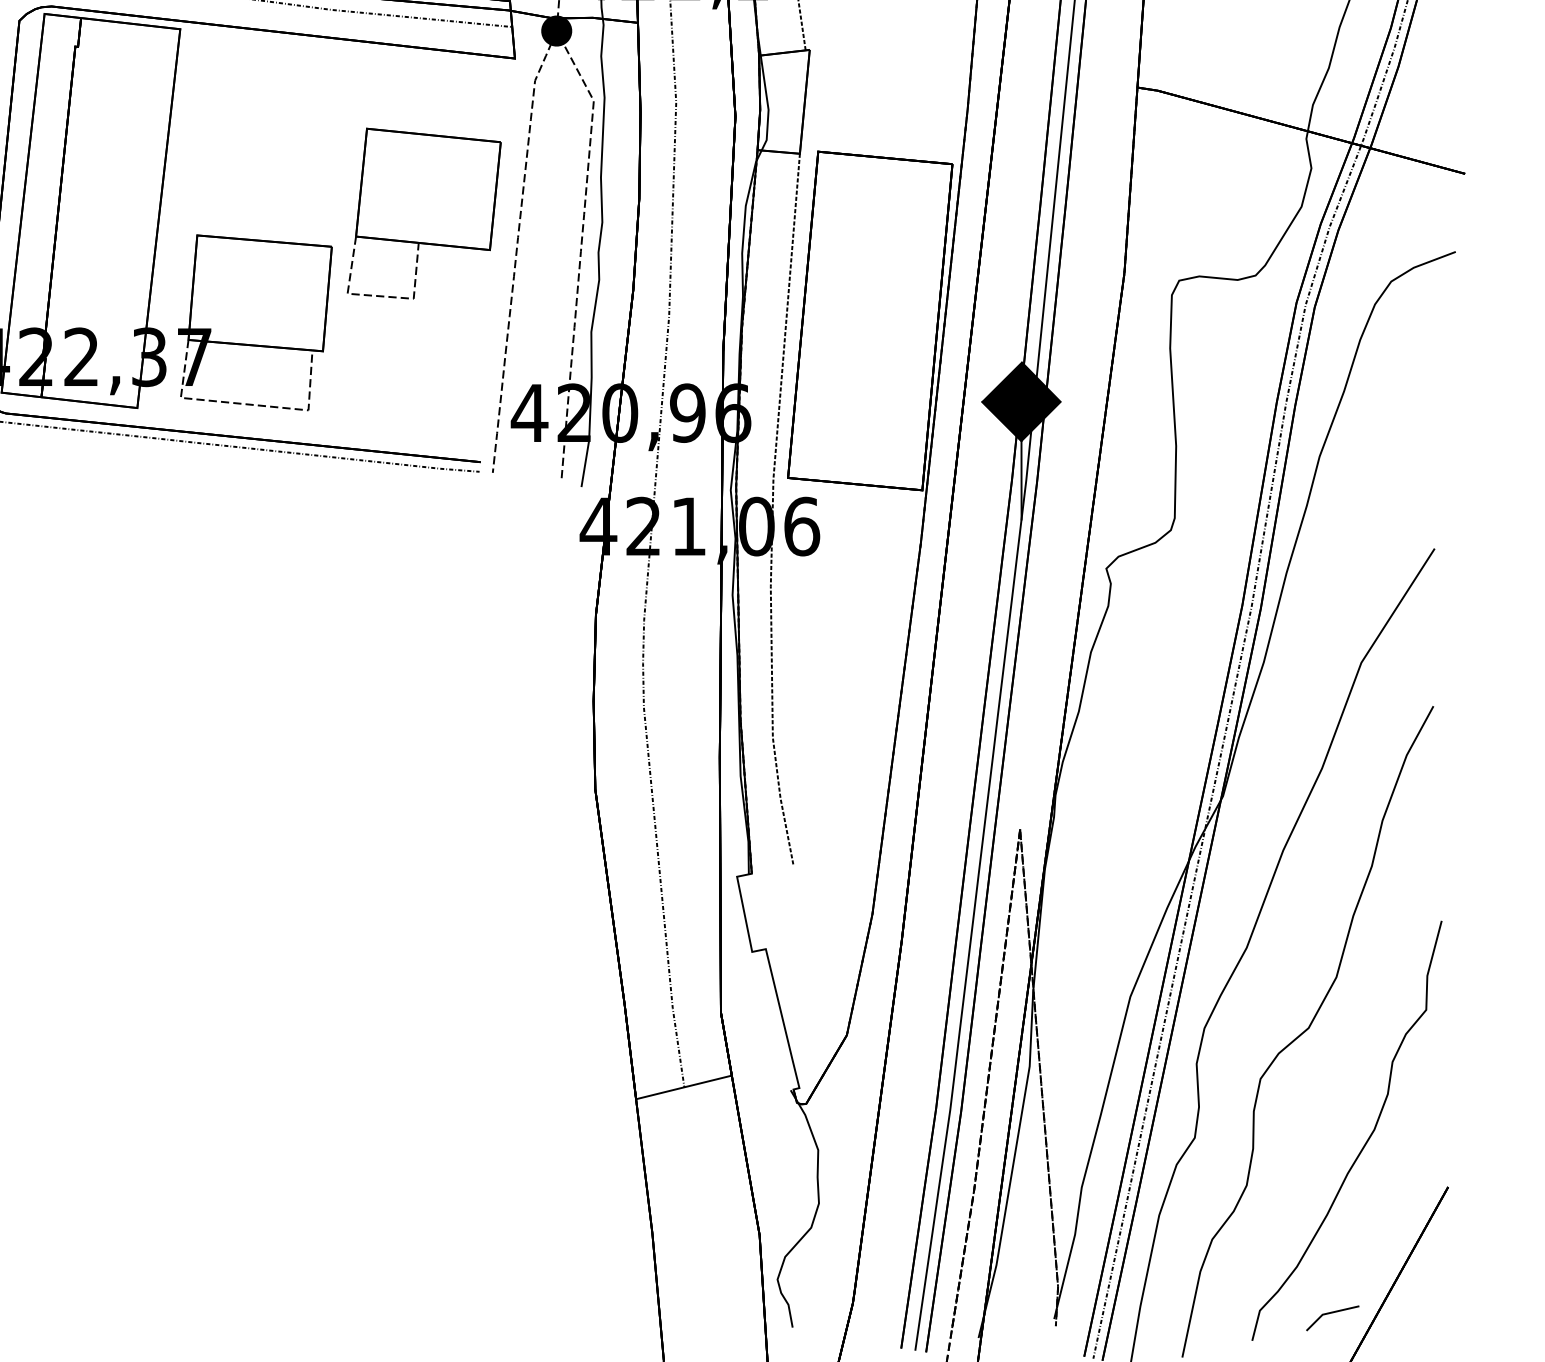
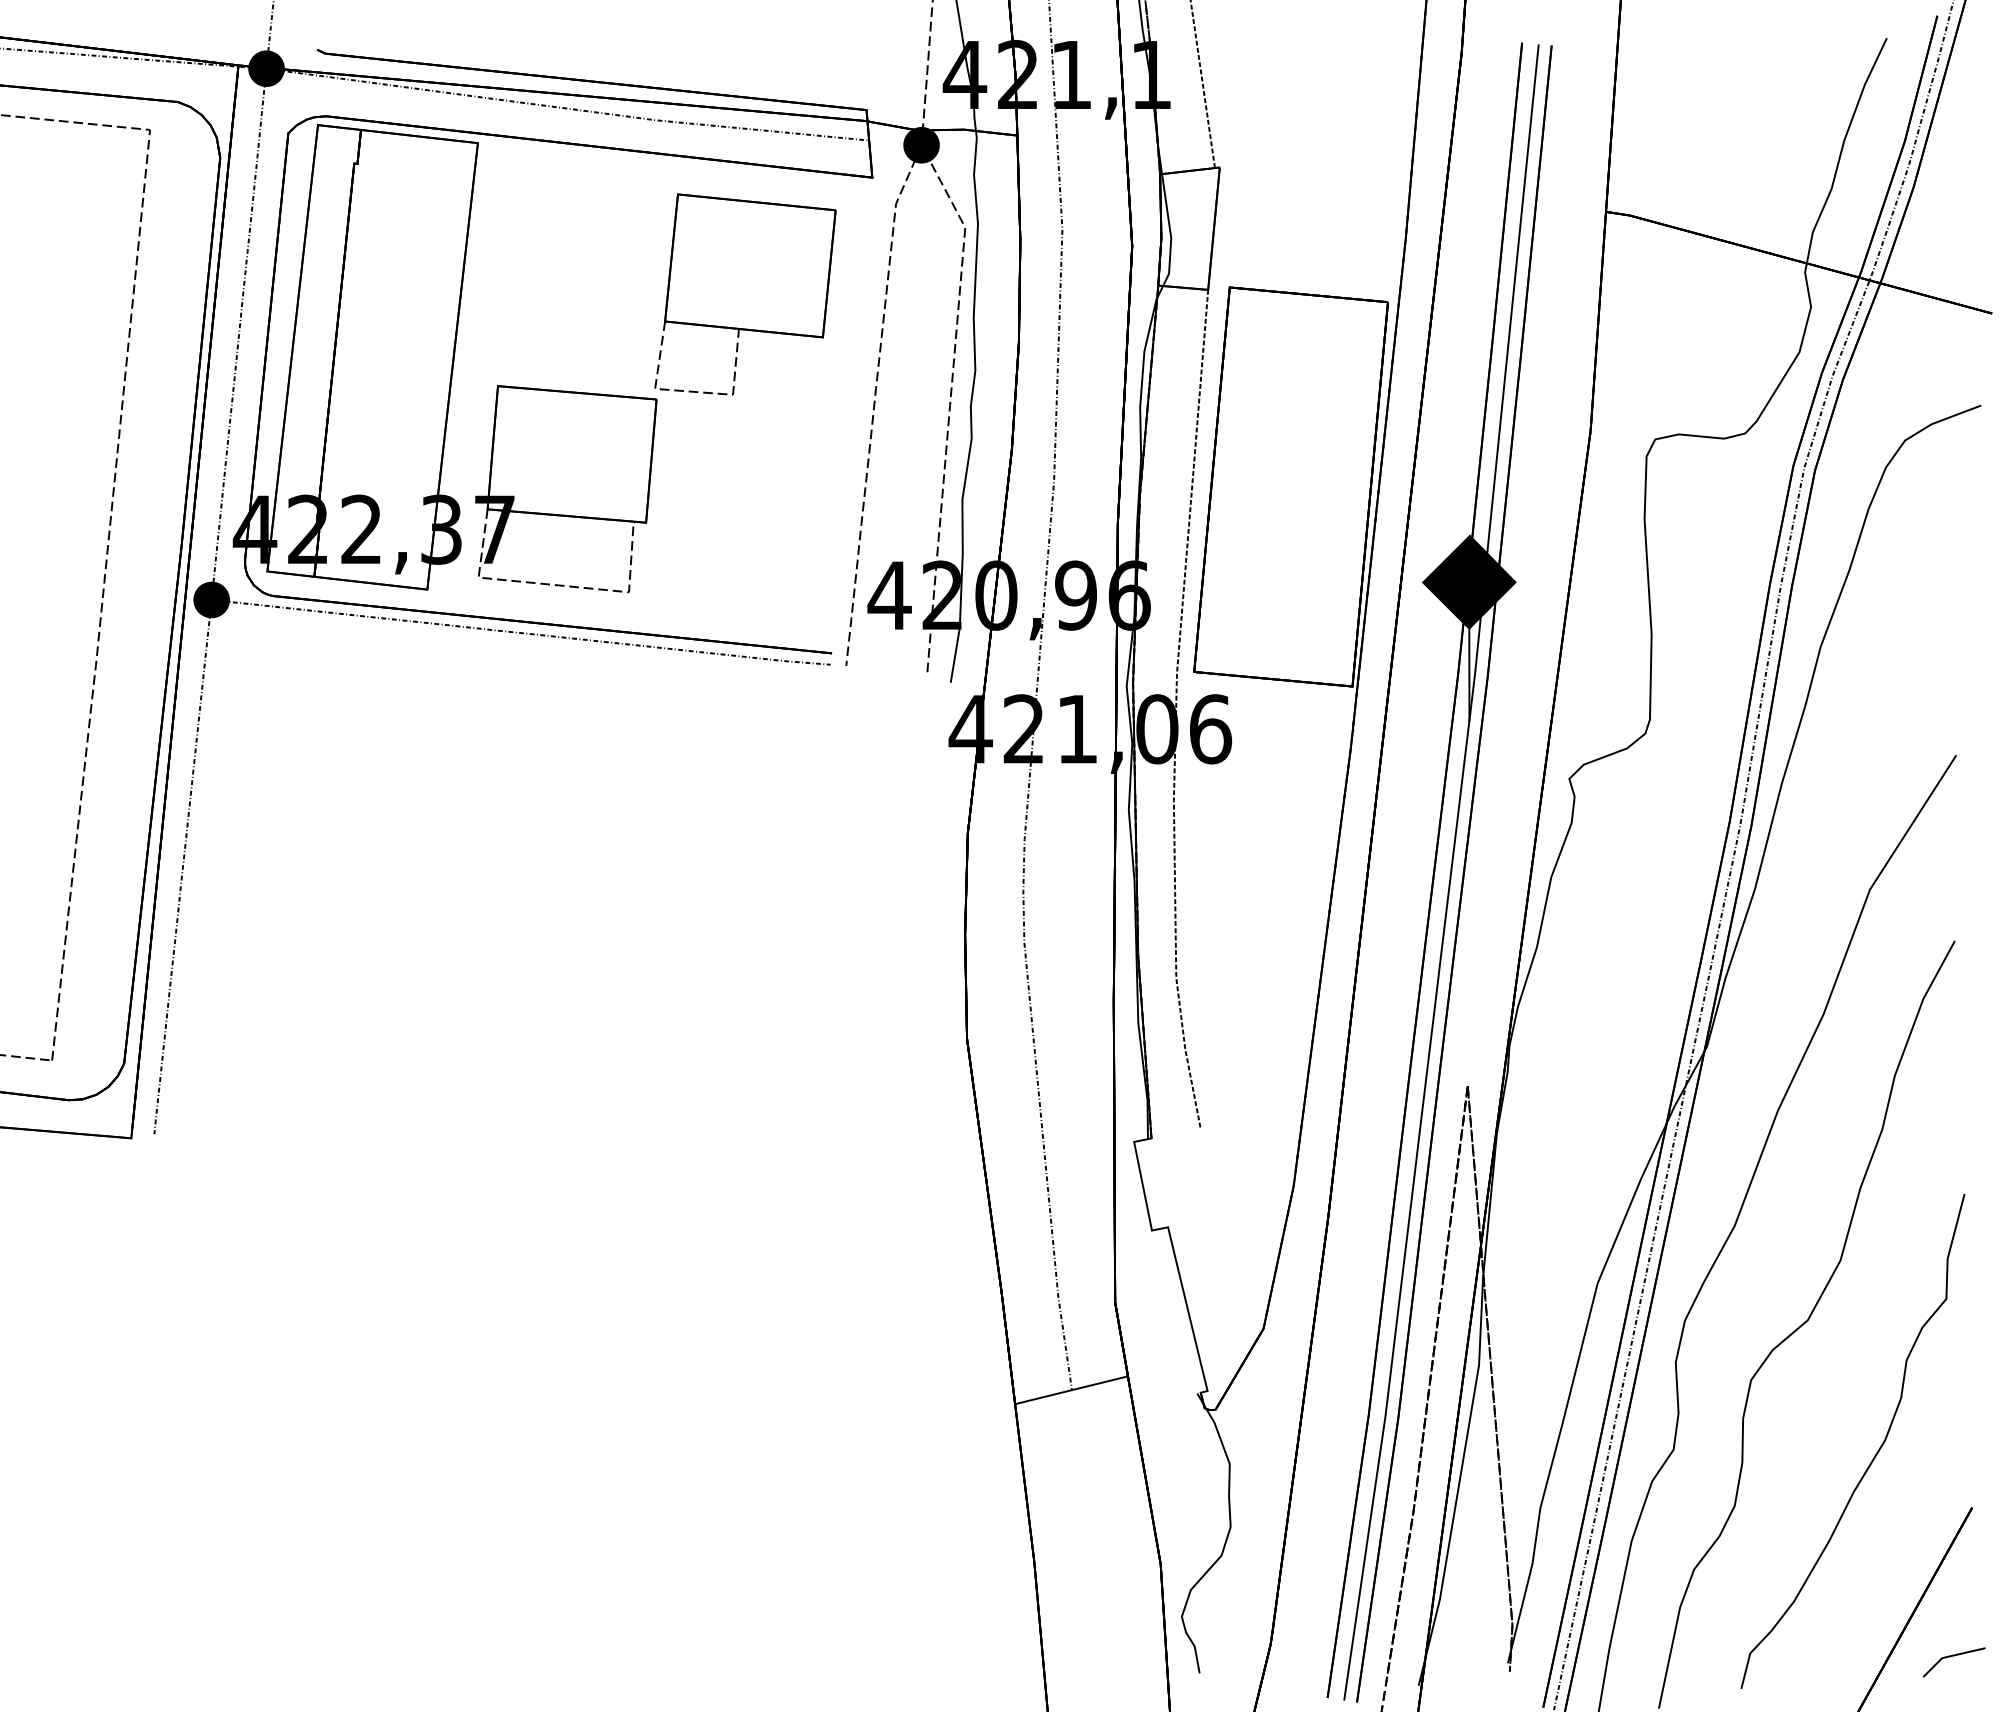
part: (424, 213) -> (745, 294), moved
line: (1329, 1314) -> (1950, 1657), moved

